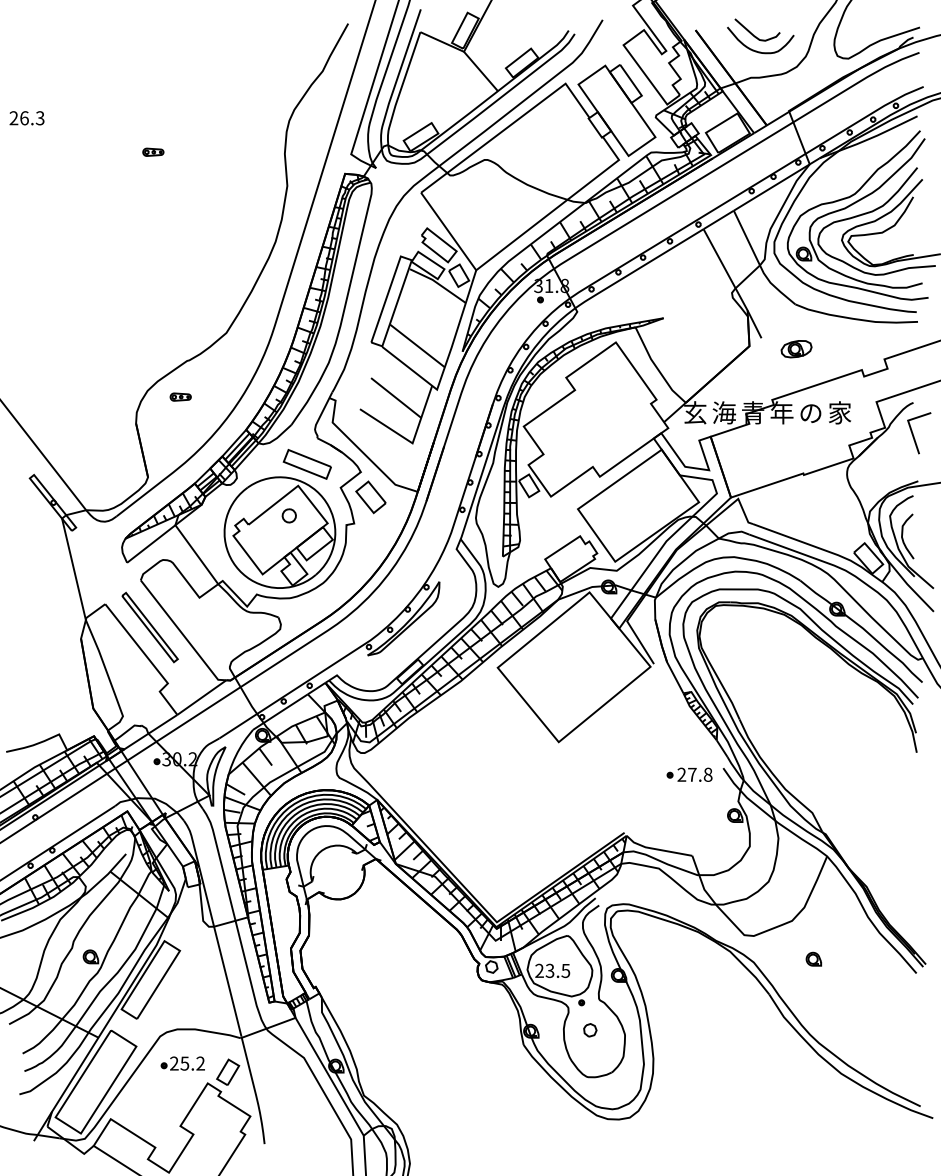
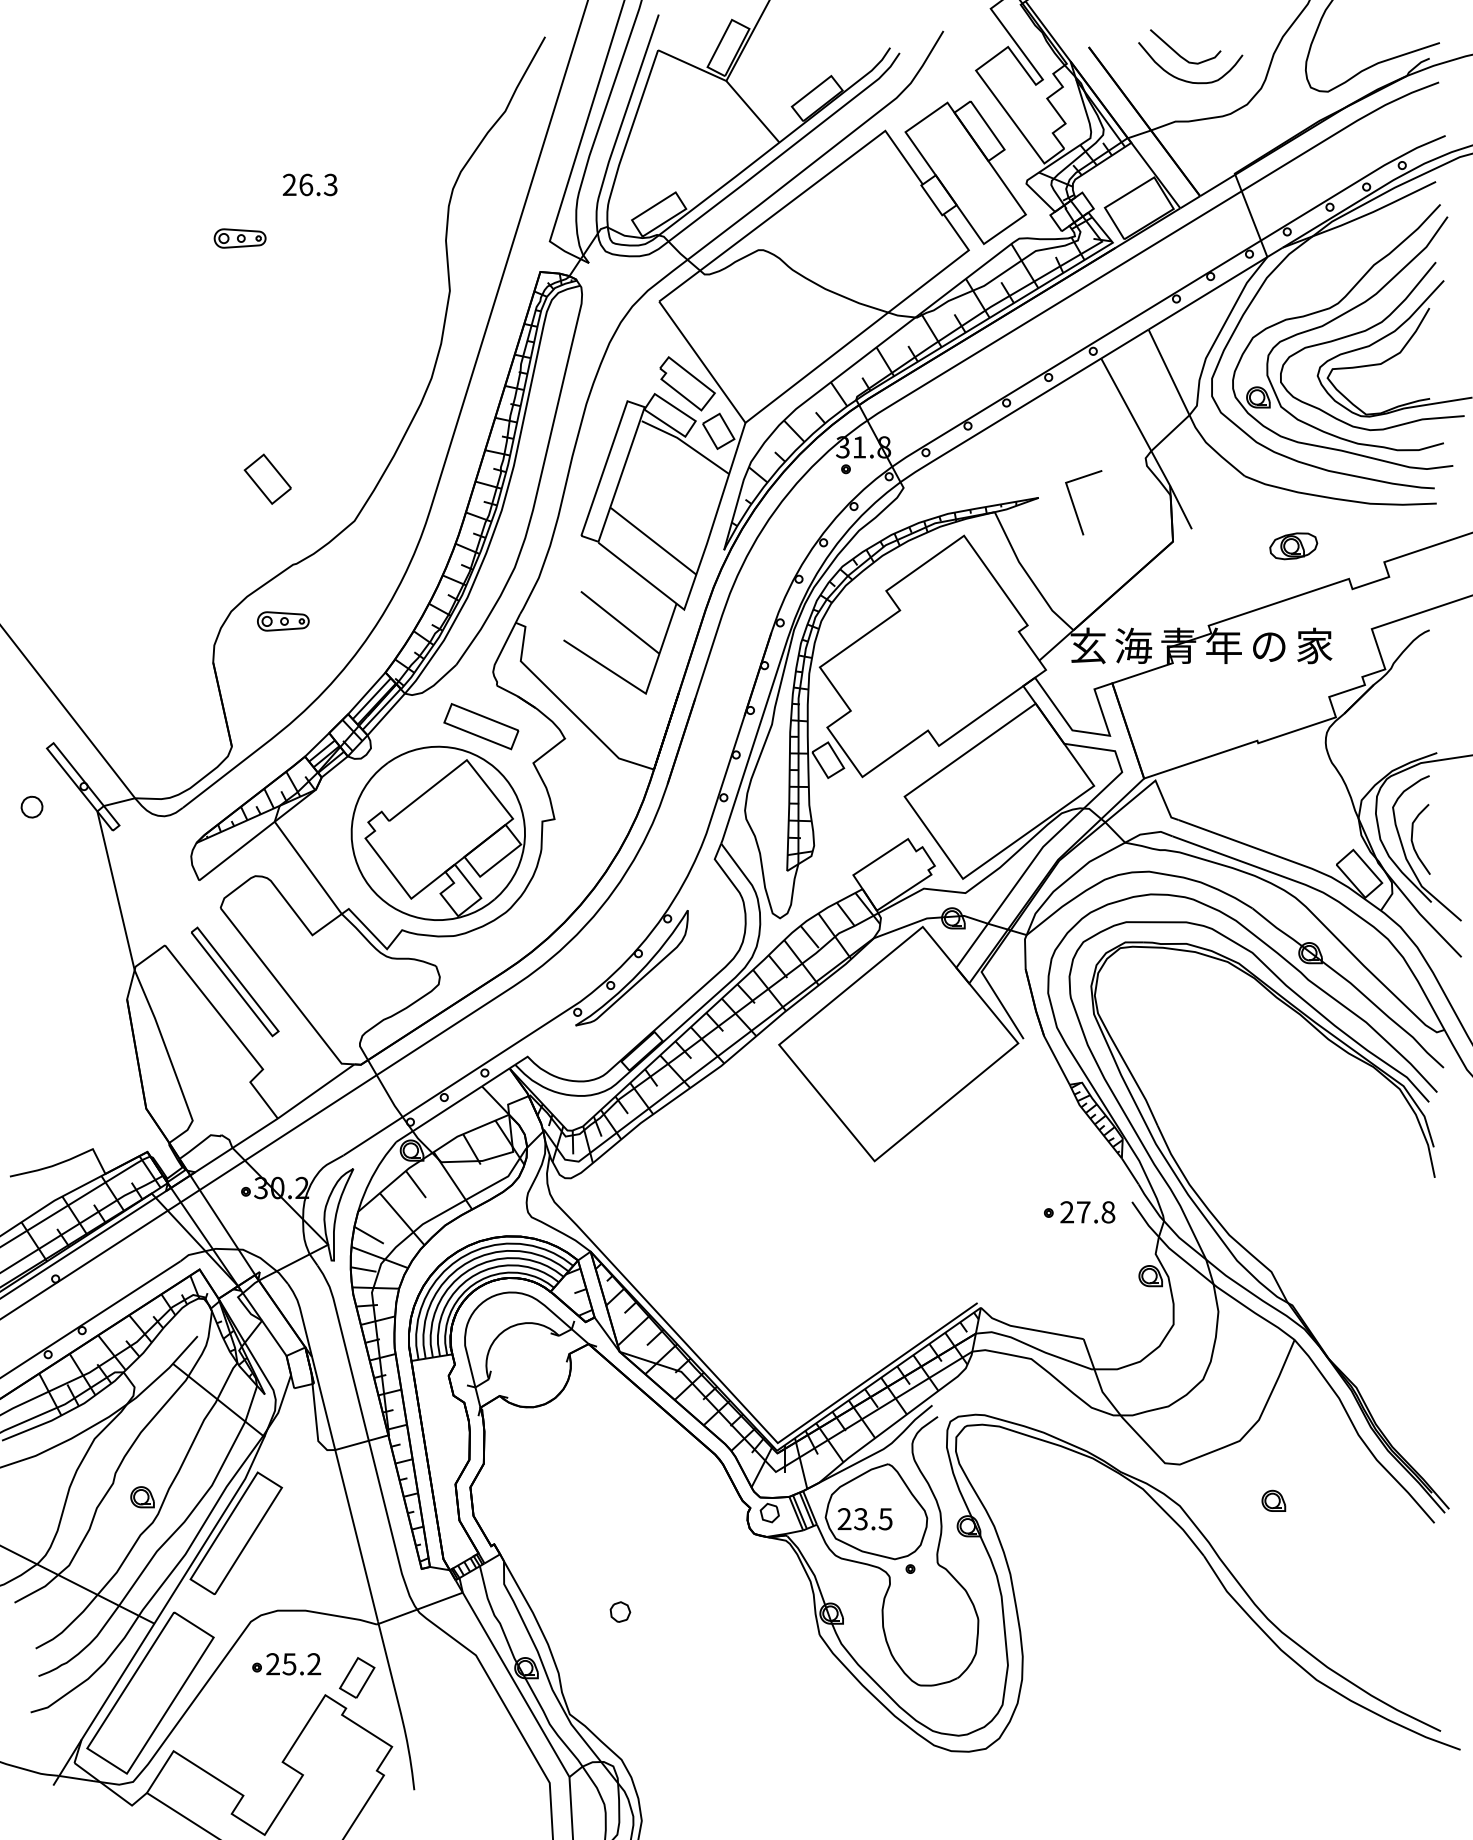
text: (26, 118) -> (309, 185), moved
part: (153, 151) -> (240, 236), size x1.6
part: (796, 349) -> (1293, 546), moved
part: (180, 396) -> (282, 620), size x1.6
line: (914, 436) -> (1076, 507), moved
part: (370, 497) -> (267, 479), moved
part: (288, 515) -> (30, 806), moved
part: (590, 1030) -> (620, 1612), moved

